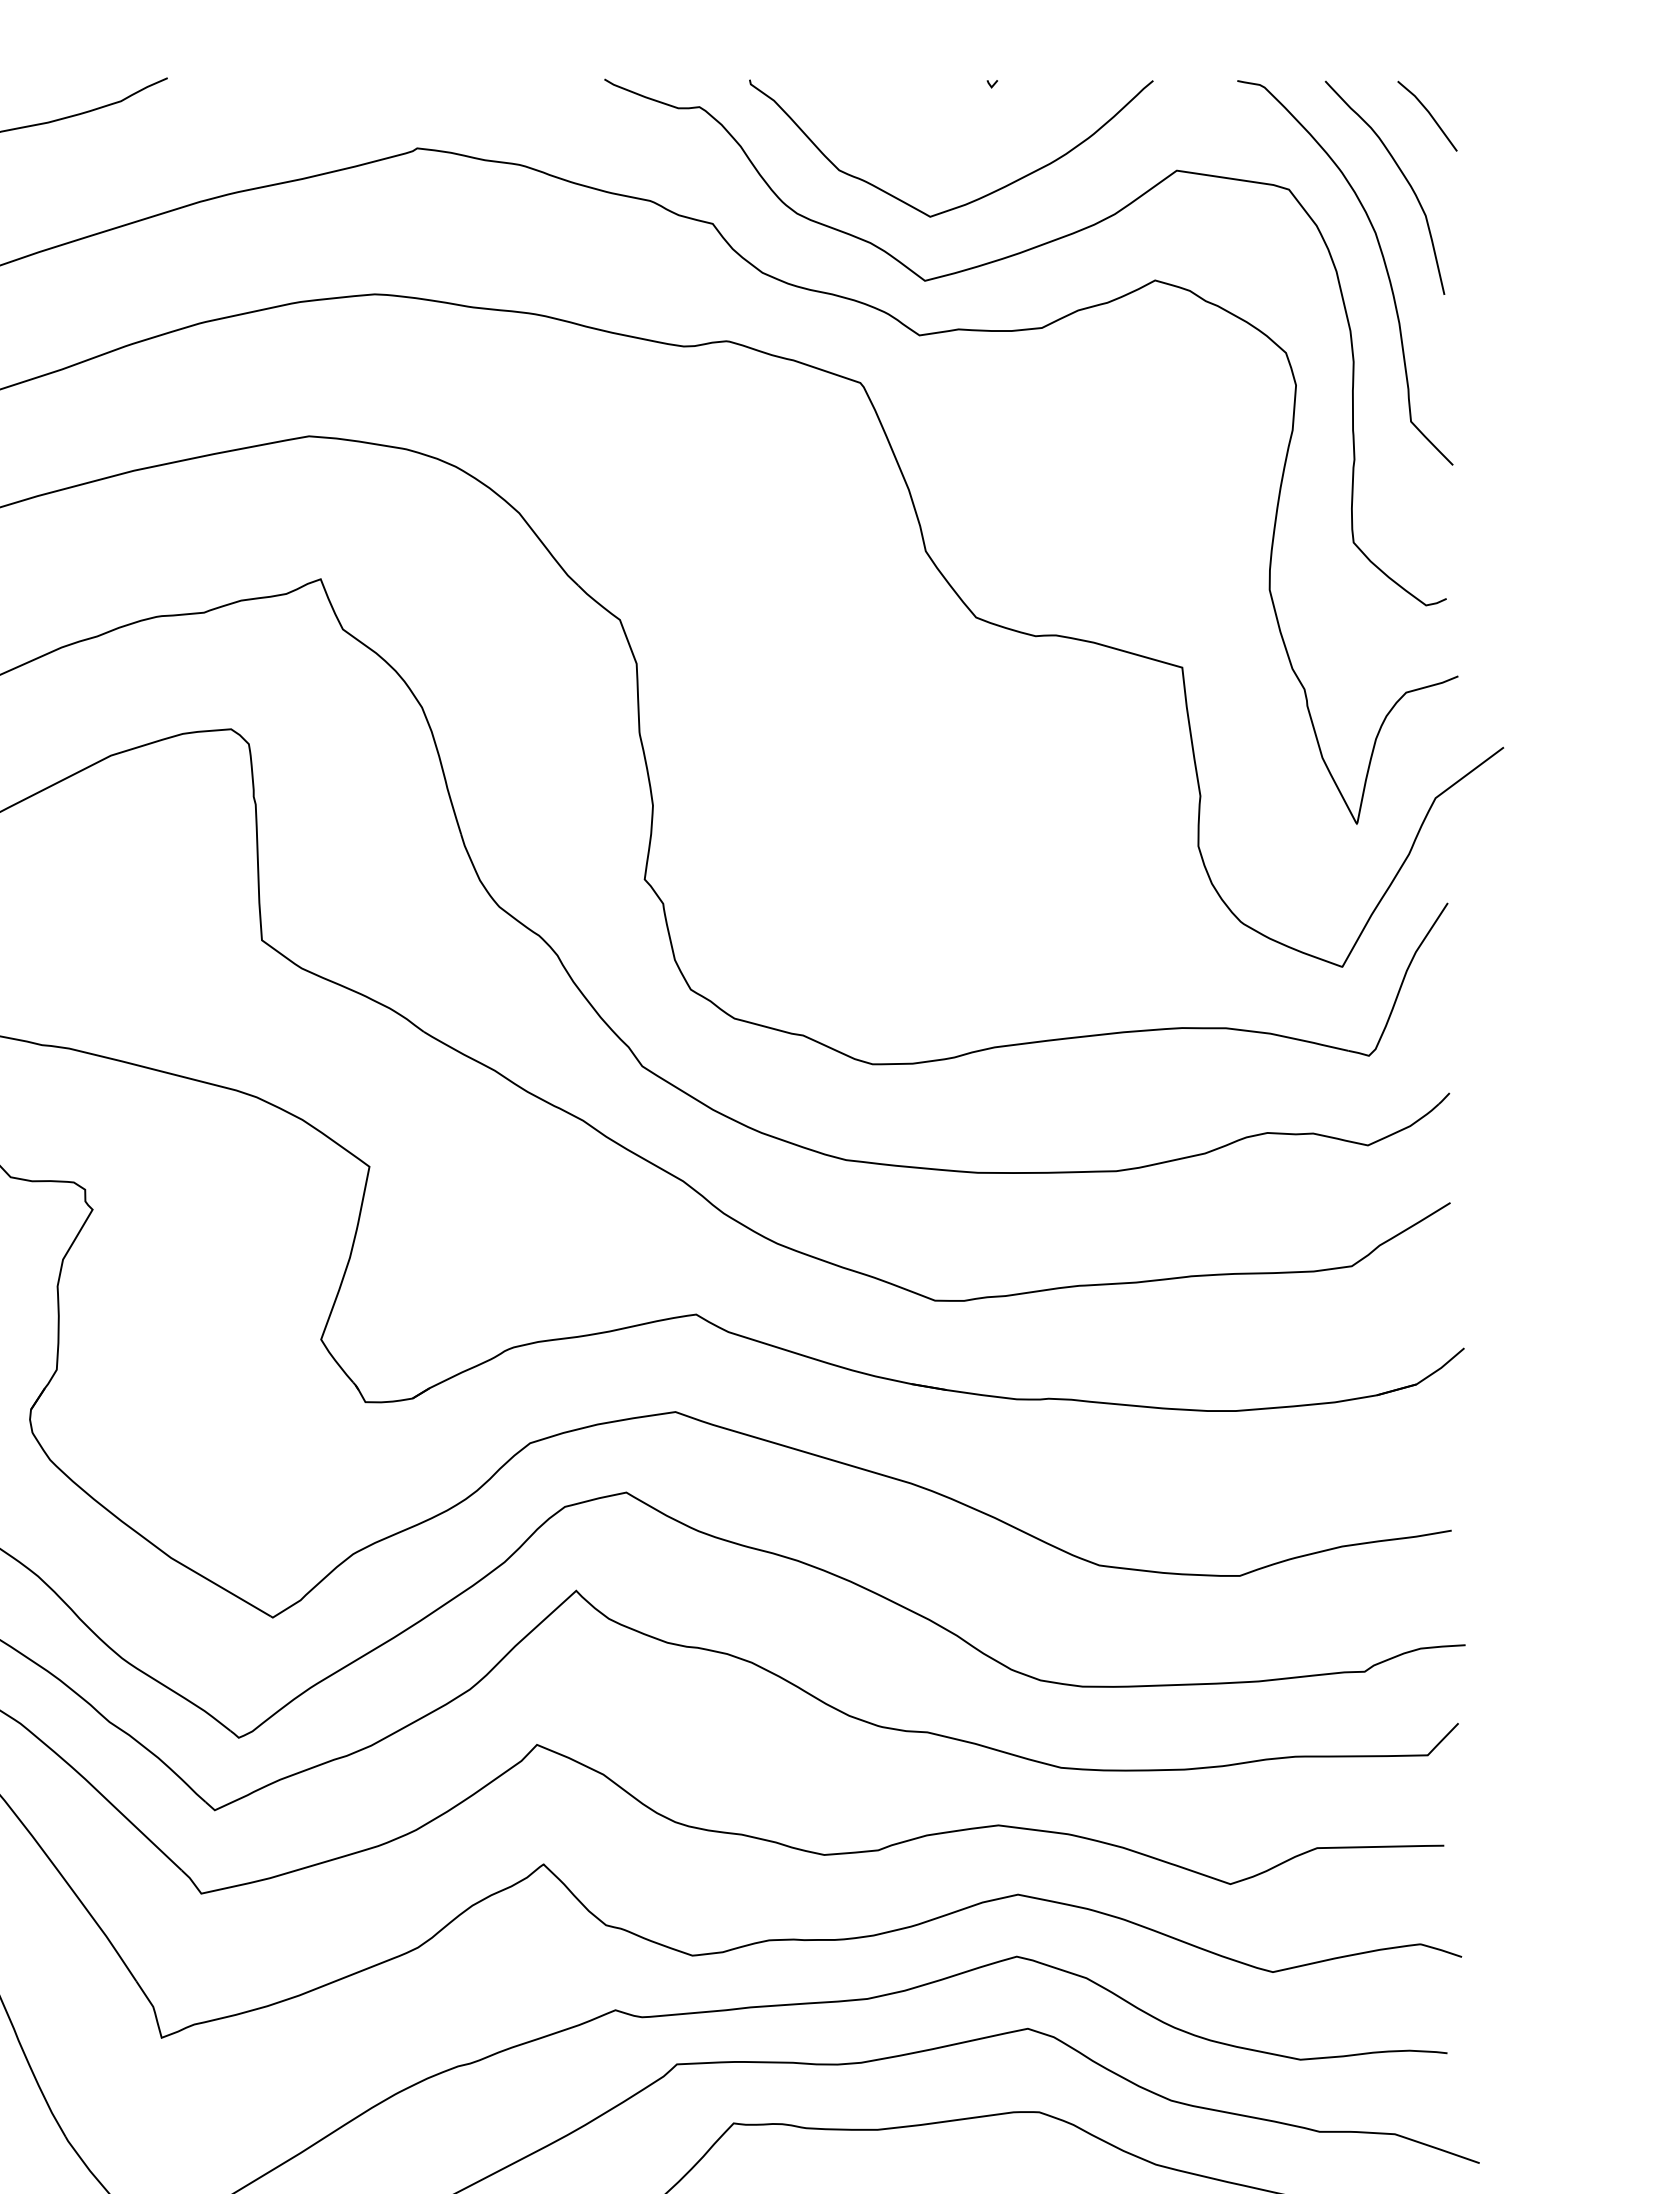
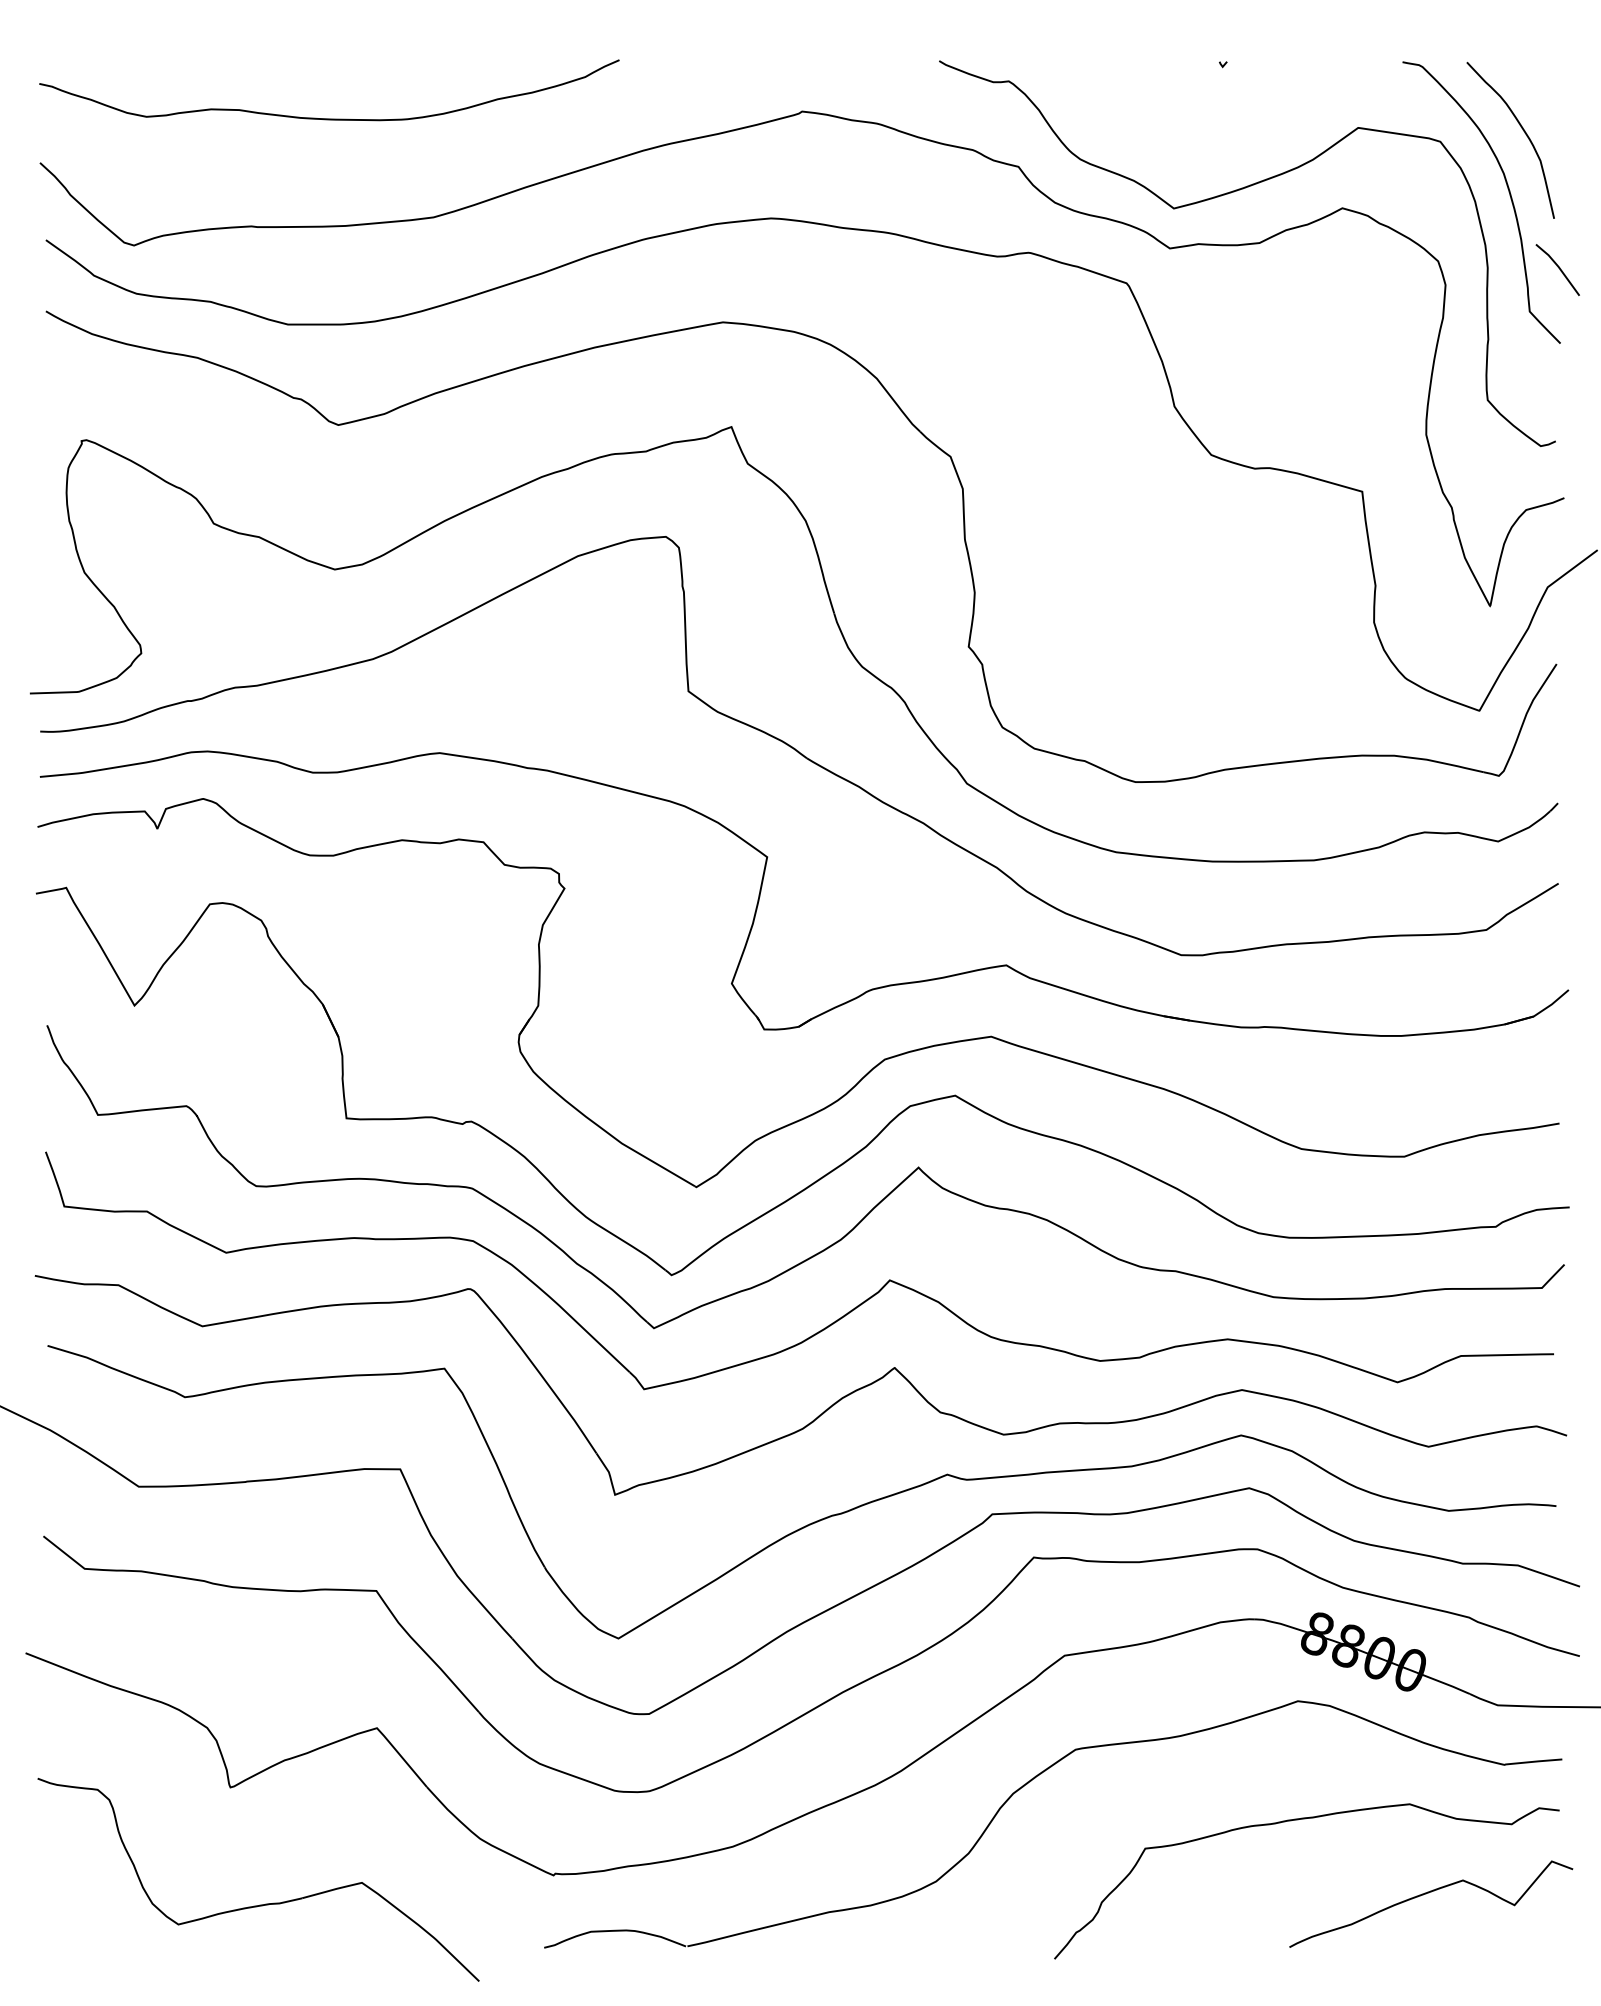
line: (1428, 114) -> (1558, 268), moved
curve: (974, 198) -> (1210, 148), removed

